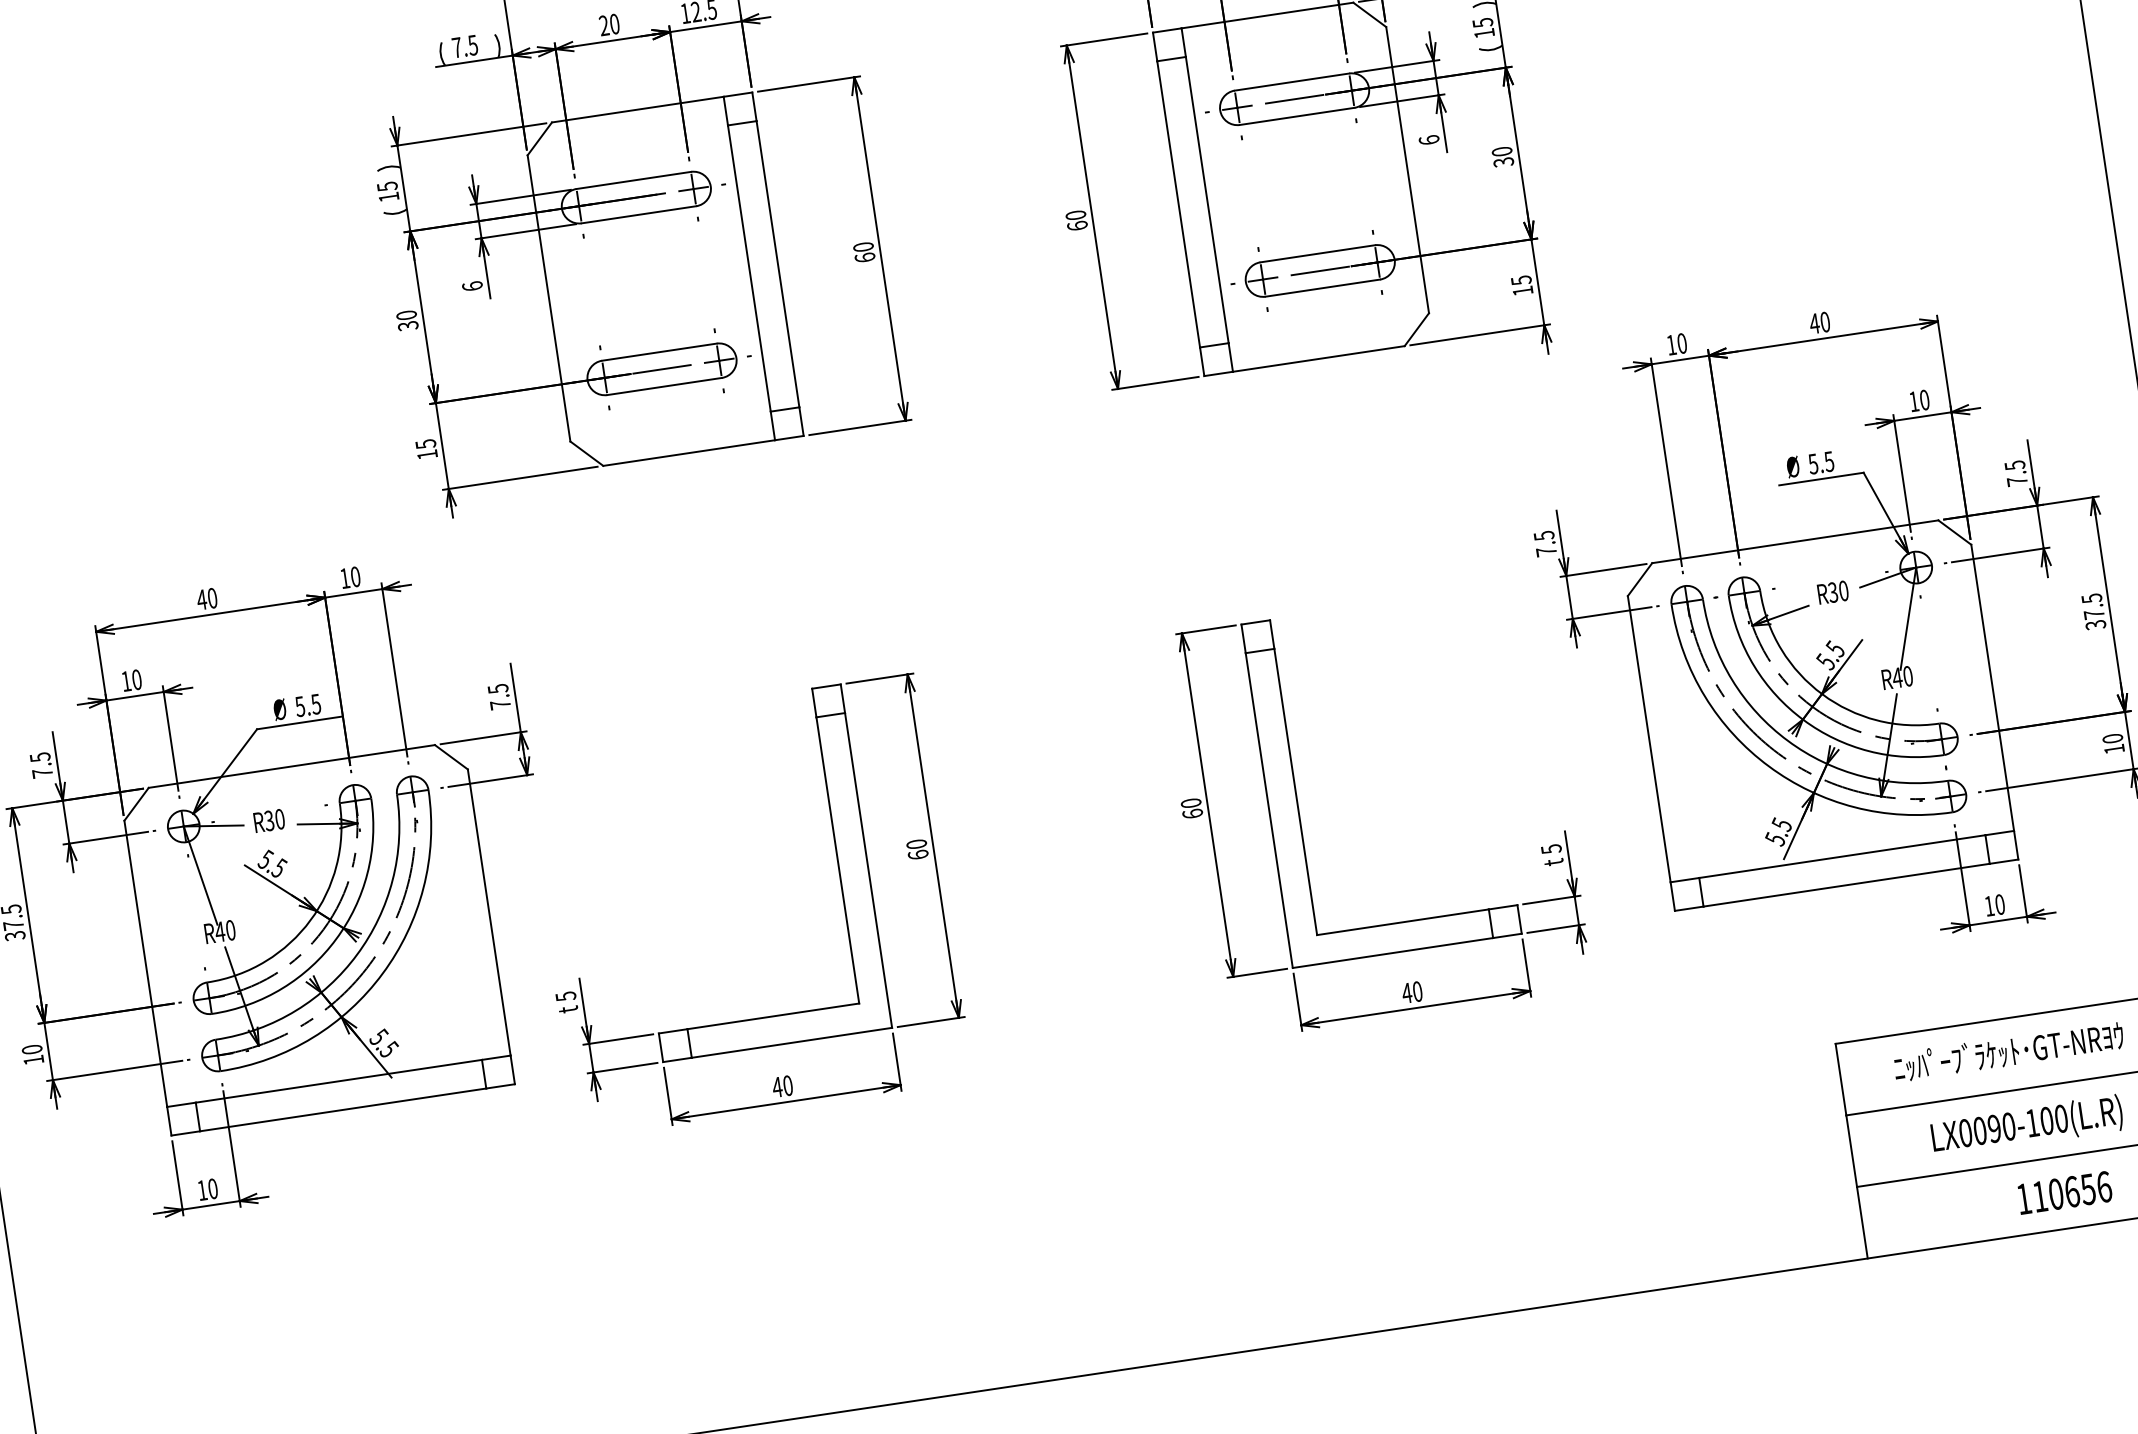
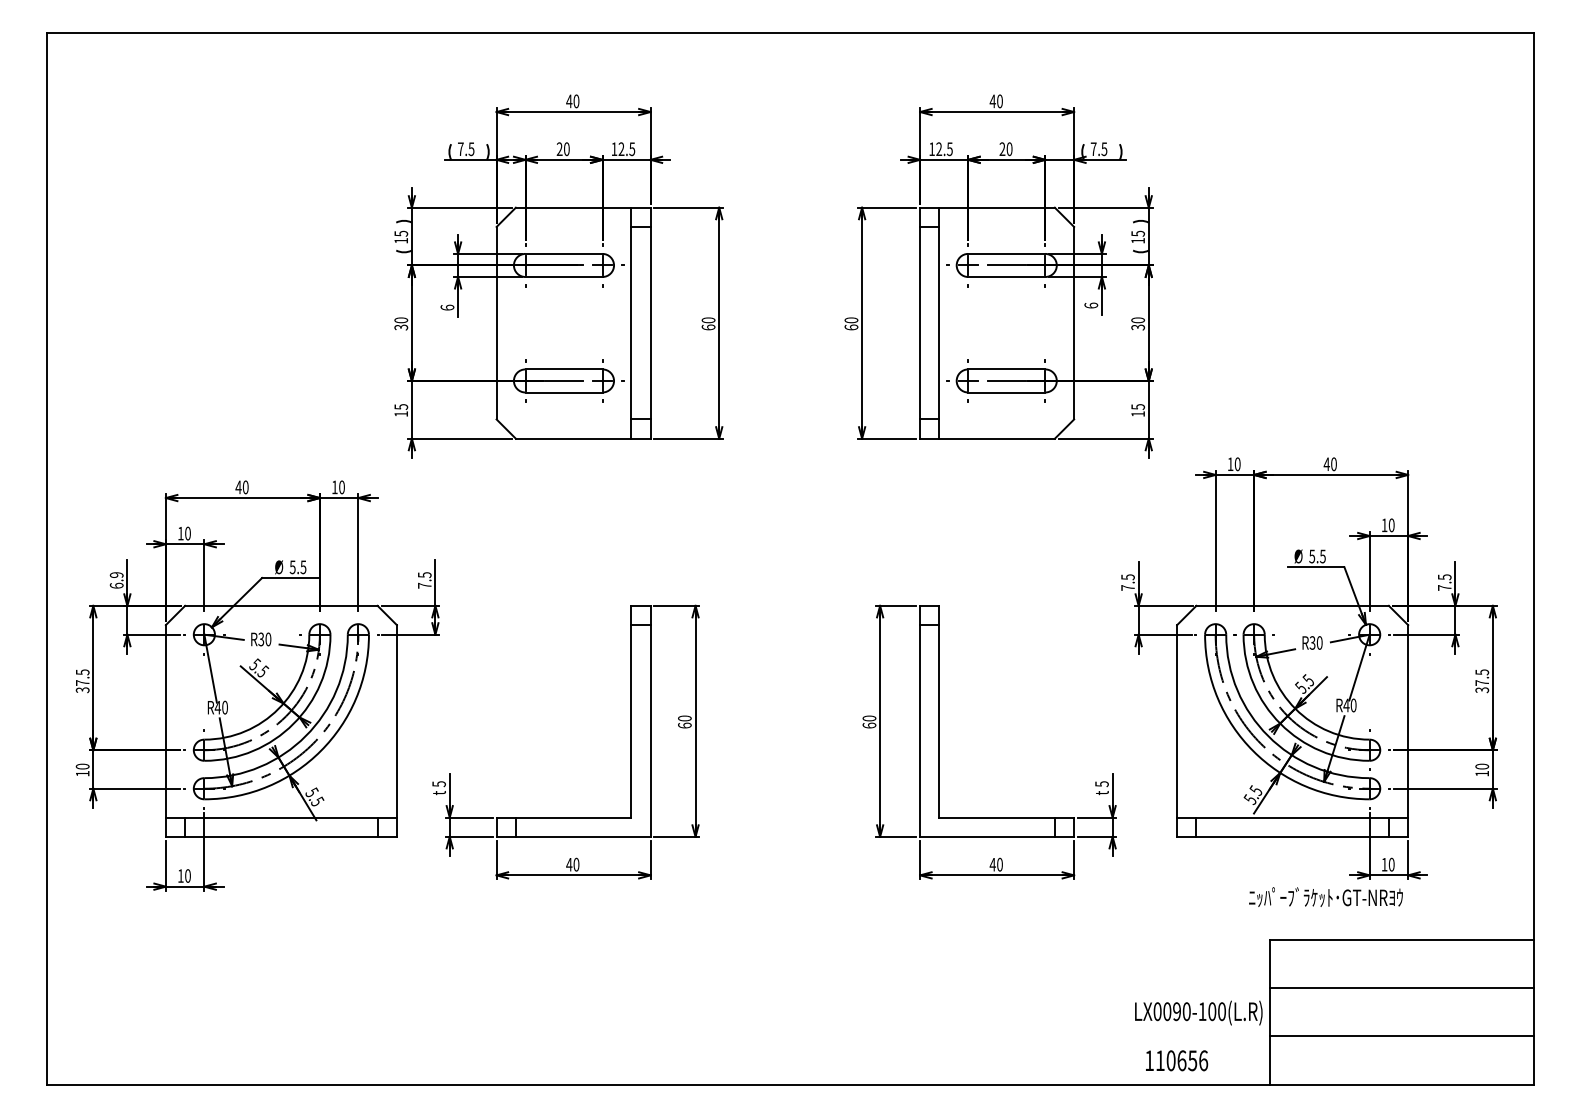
text: (41, 765) -> (116, 580), 7.5 -> 6.9
text: (2007, 1050) -> (1325, 896), moved
text: (2026, 1125) -> (1198, 1012), moved
text: (2065, 1192) -> (1177, 1060), moved

